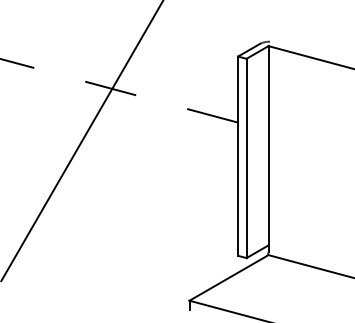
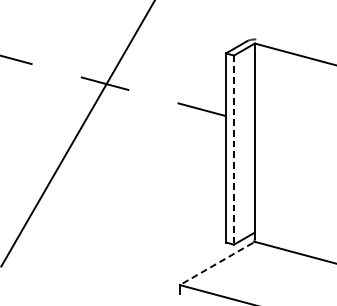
line: (246, 158) -> (233, 150), solid -> dashed
line: (227, 278) -> (215, 264), solid -> dashed

